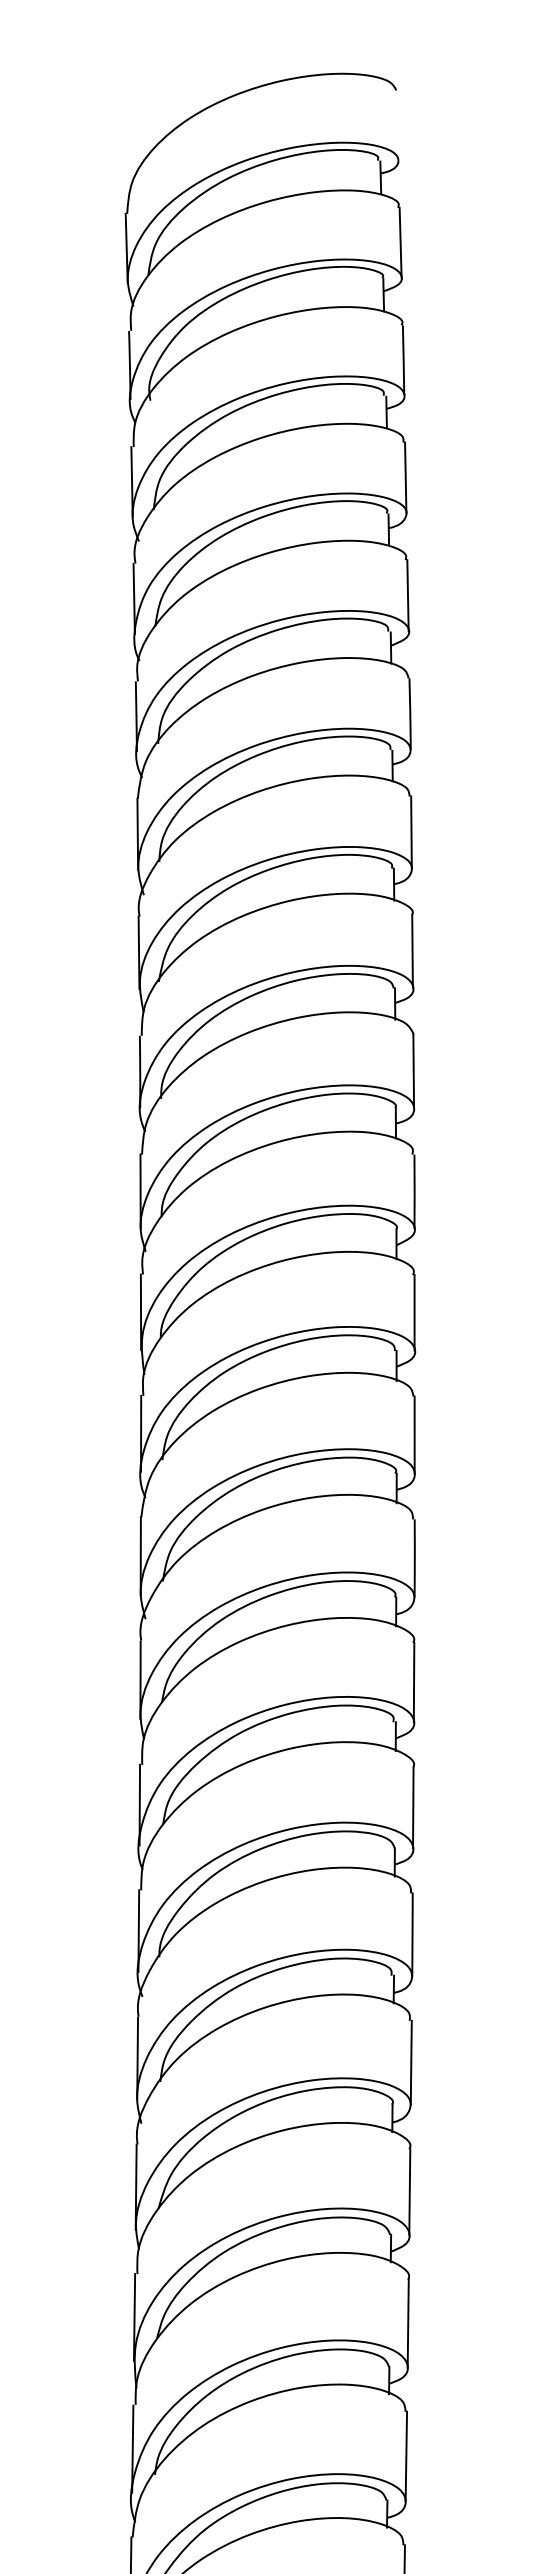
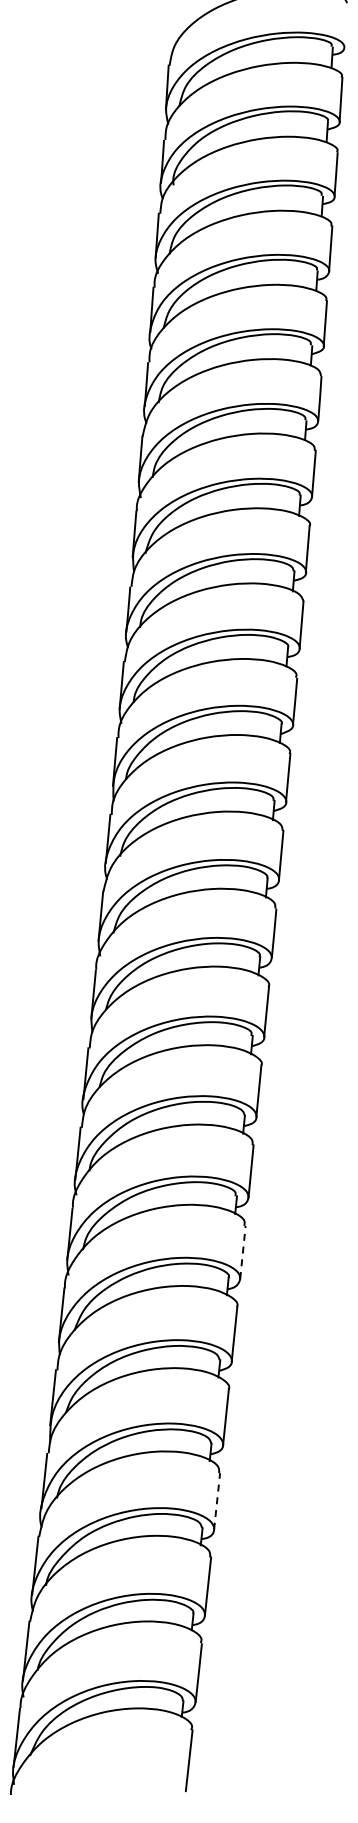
line: (410, 2062) -> (242, 1252), solid -> dashed
line: (406, 2454) -> (217, 1500), solid -> dashed

